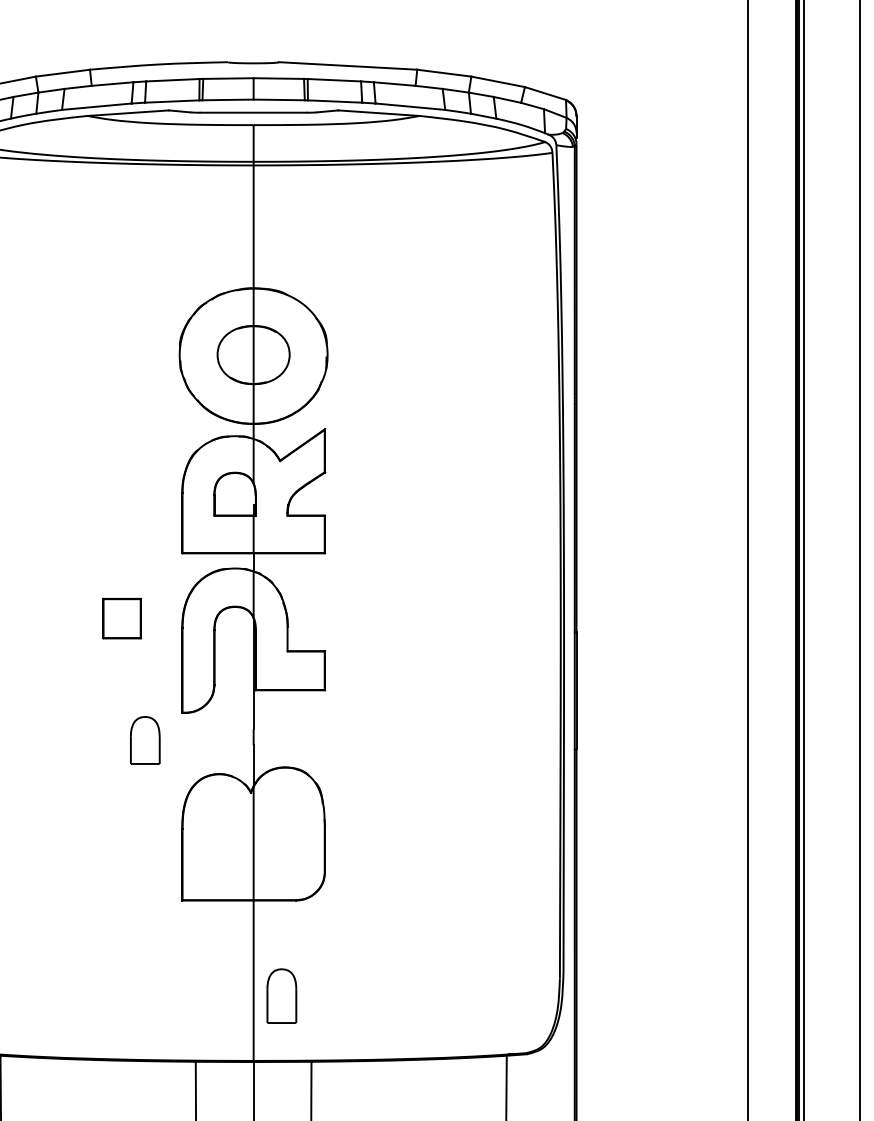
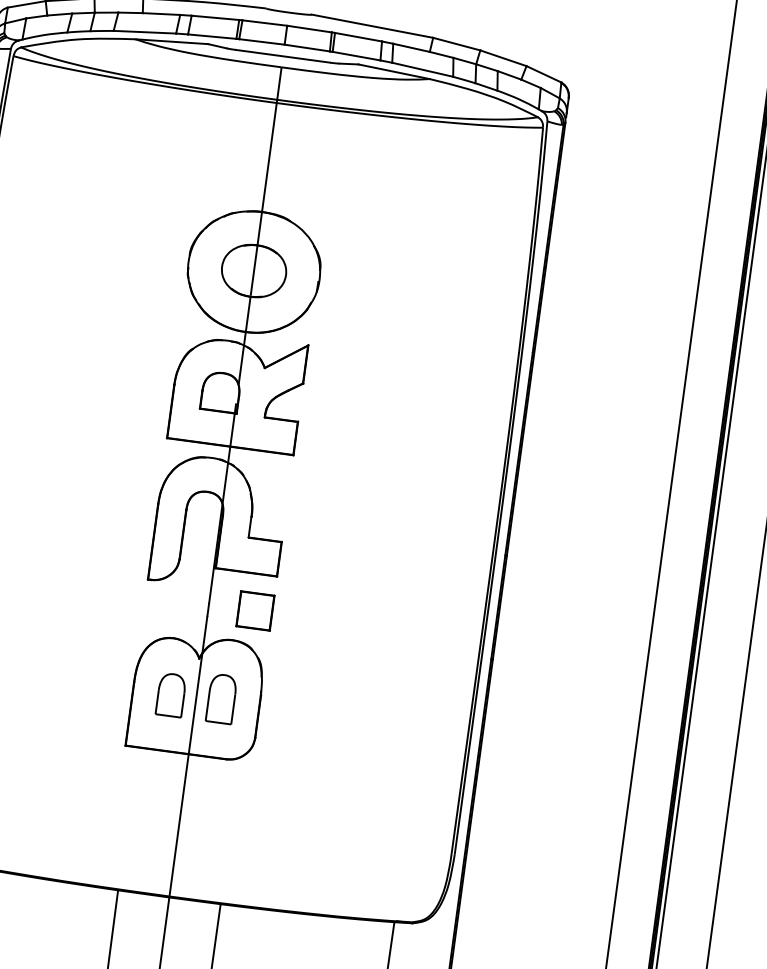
part: (122, 618) -> (255, 610), moved
part: (145, 740) -> (171, 695), moved
part: (281, 995) -> (221, 698), moved

